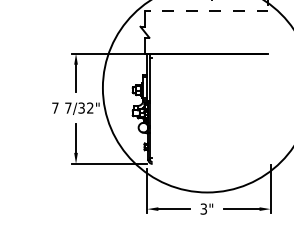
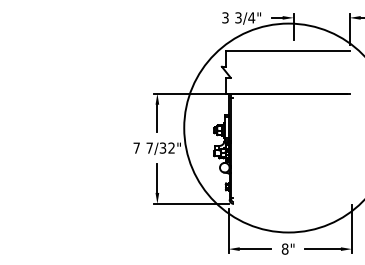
line: (206, 10) -> (287, 50), dashed -> solid
text: (203, 208) -> (284, 248), 3" -> 8"

